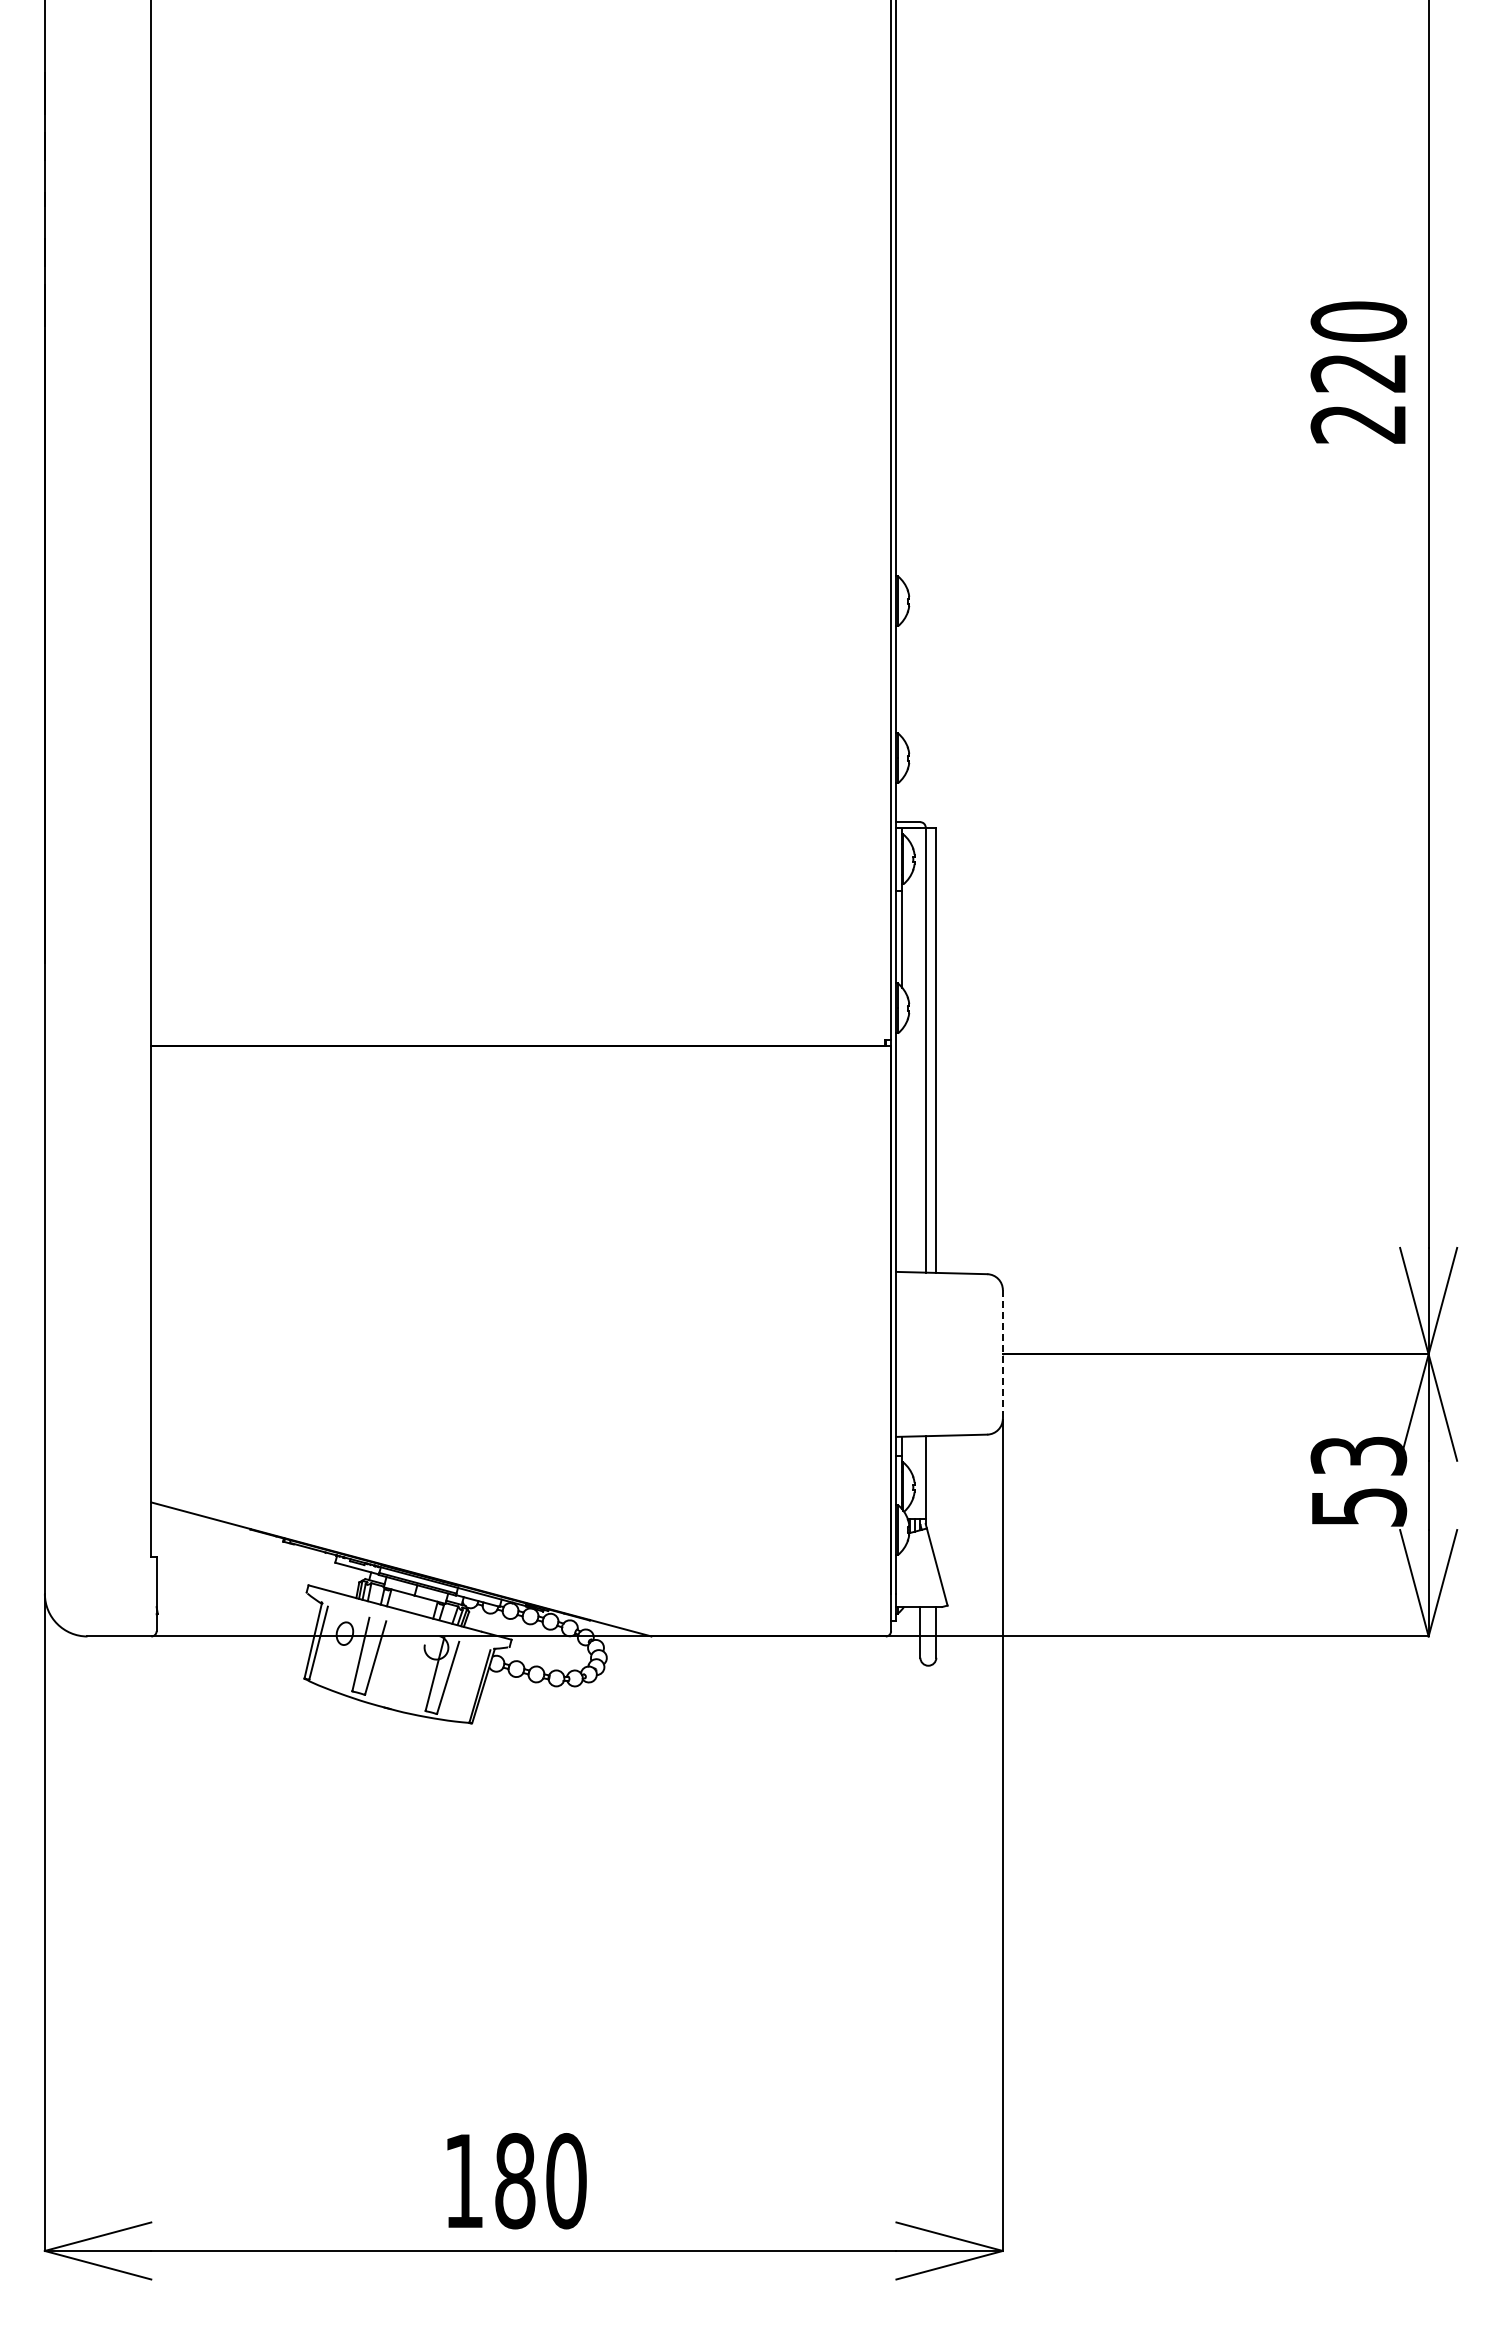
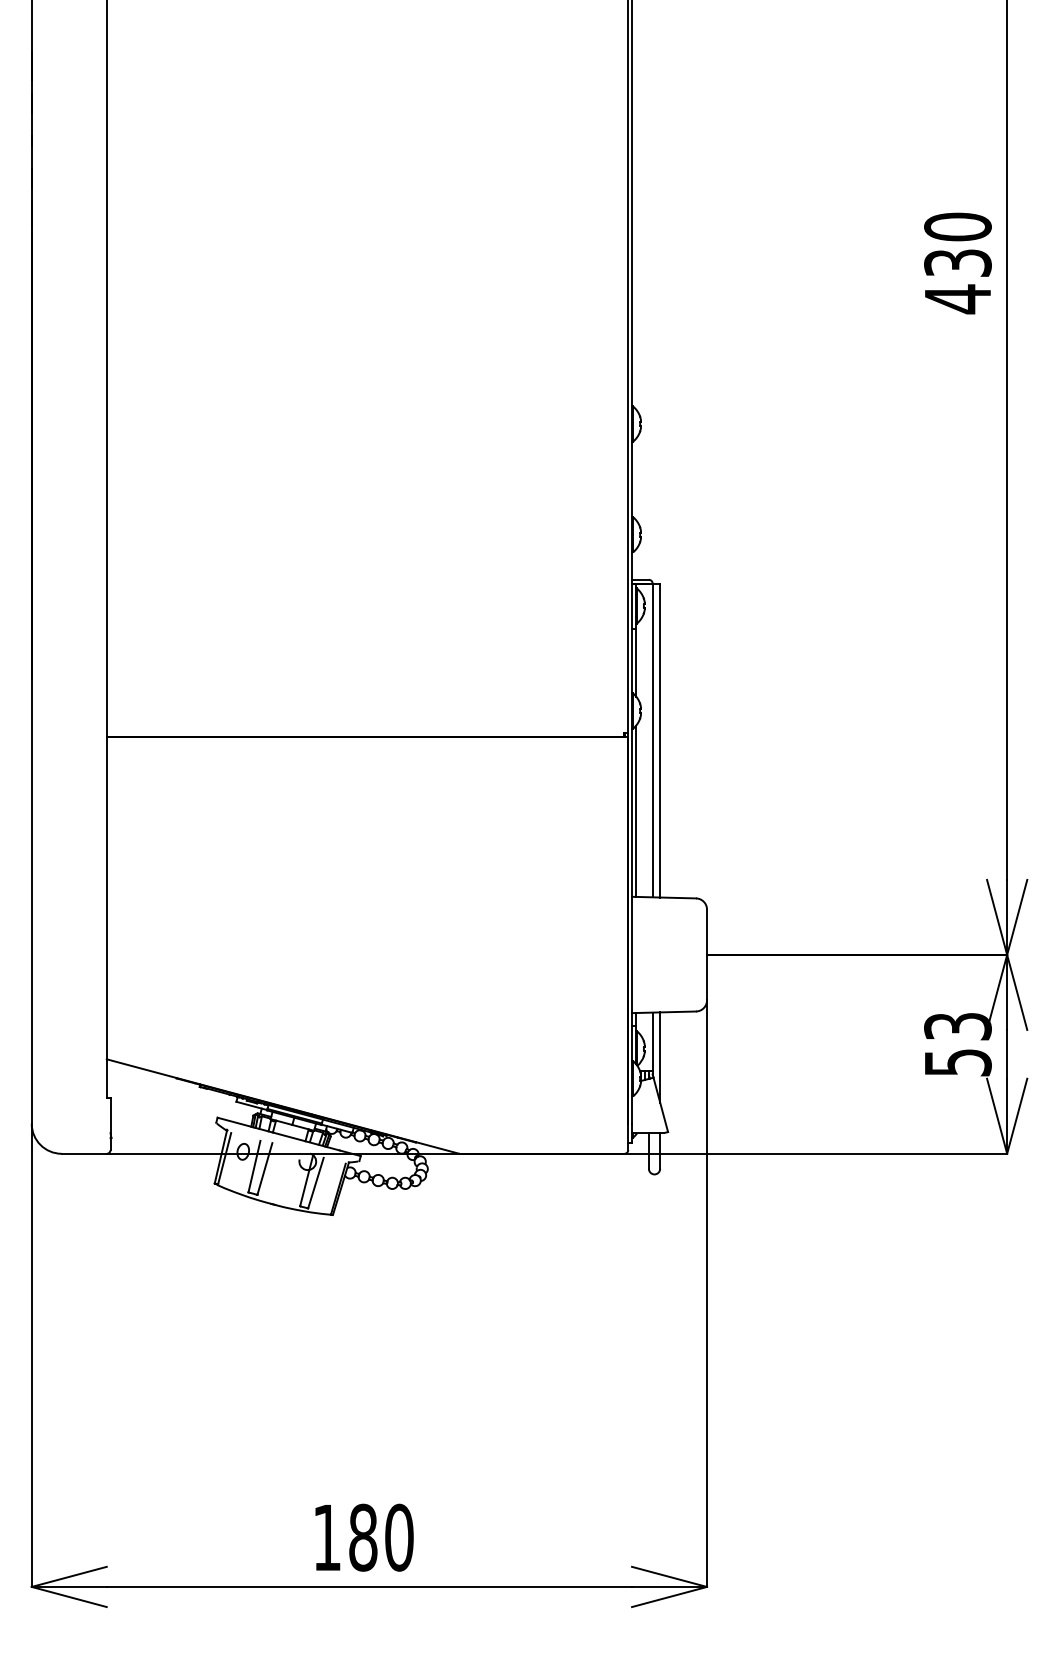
text: (1358, 399) -> (957, 281), 220 -> 430
line: (902, 1150) -> (636, 811), added
line: (1002, 1354) -> (706, 955), dashed -> solid
line: (936, 1499) -> (660, 1057), added

